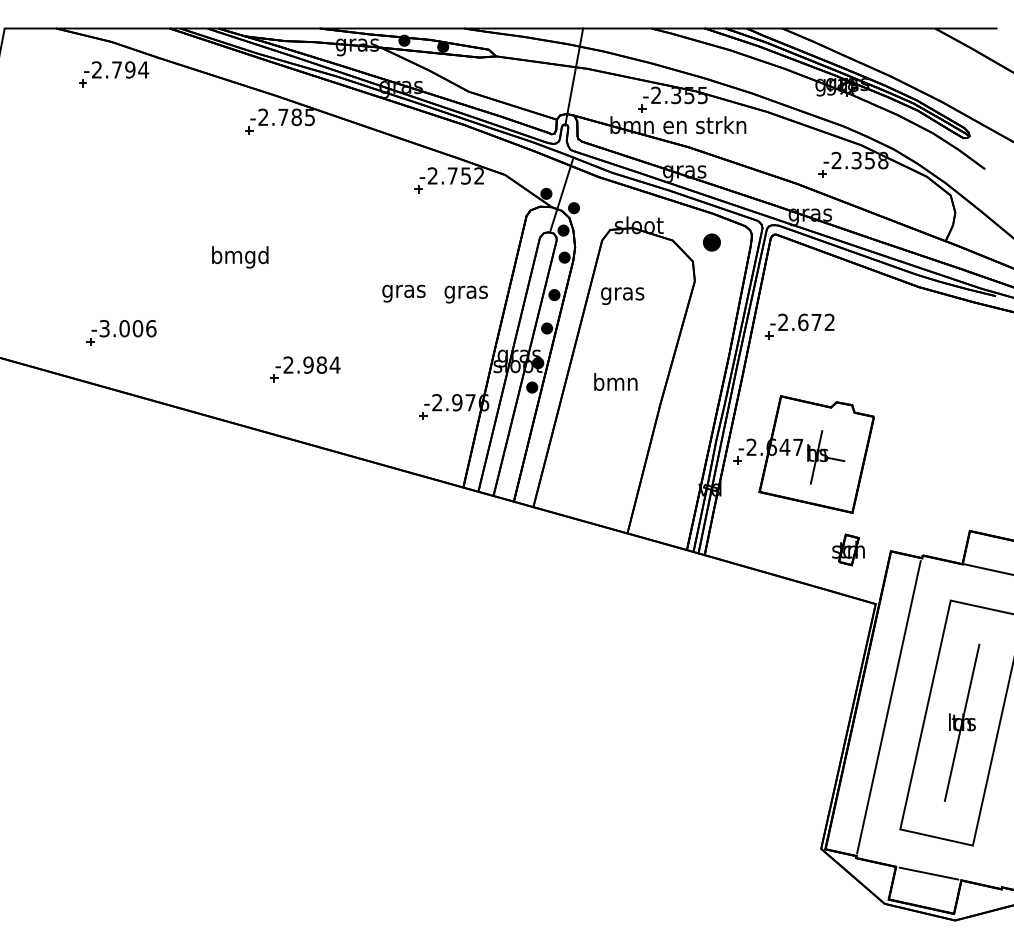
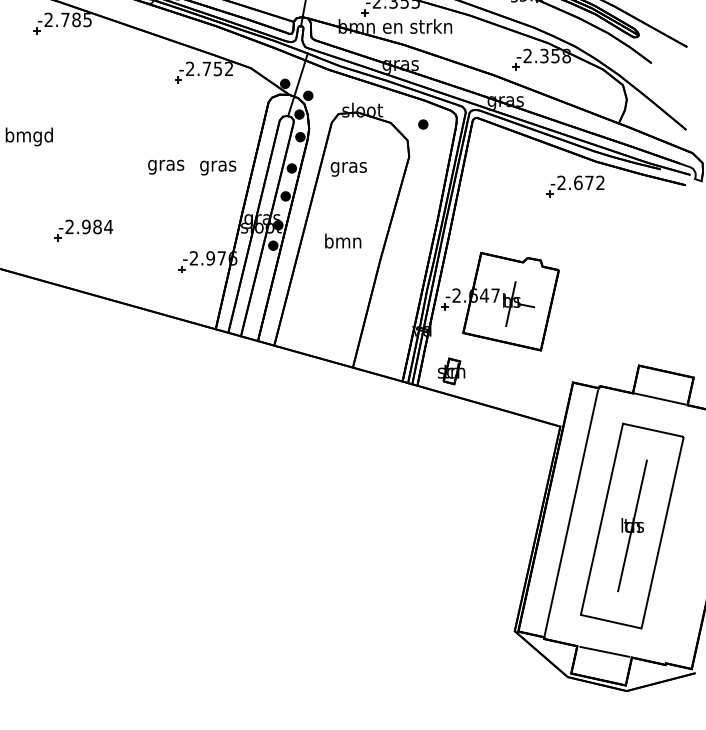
part: (711, 242) -> (423, 124), size x0.62
part: (799, 326) -> (575, 186), moved
part: (848, 549) -> (451, 371), moved

